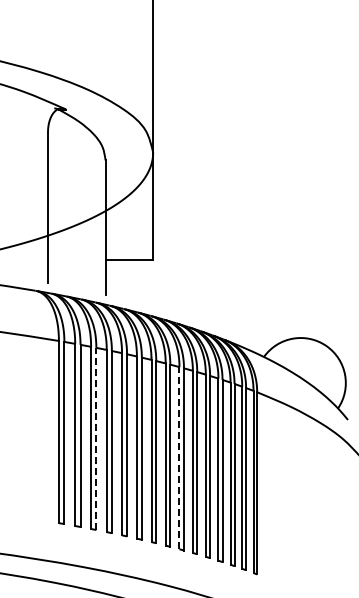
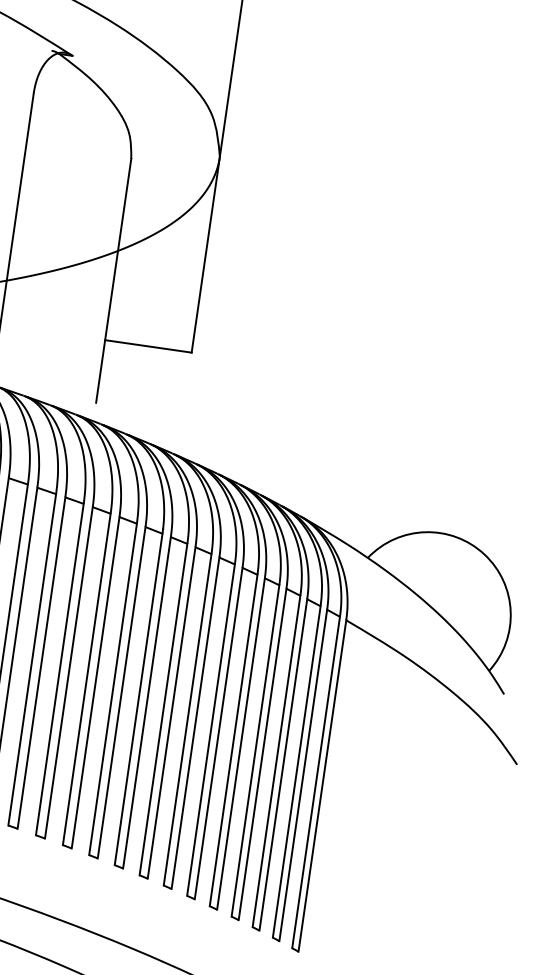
line: (96, 438) -> (41, 662), dashed -> solid
line: (179, 457) -> (187, 718), dashed -> solid

